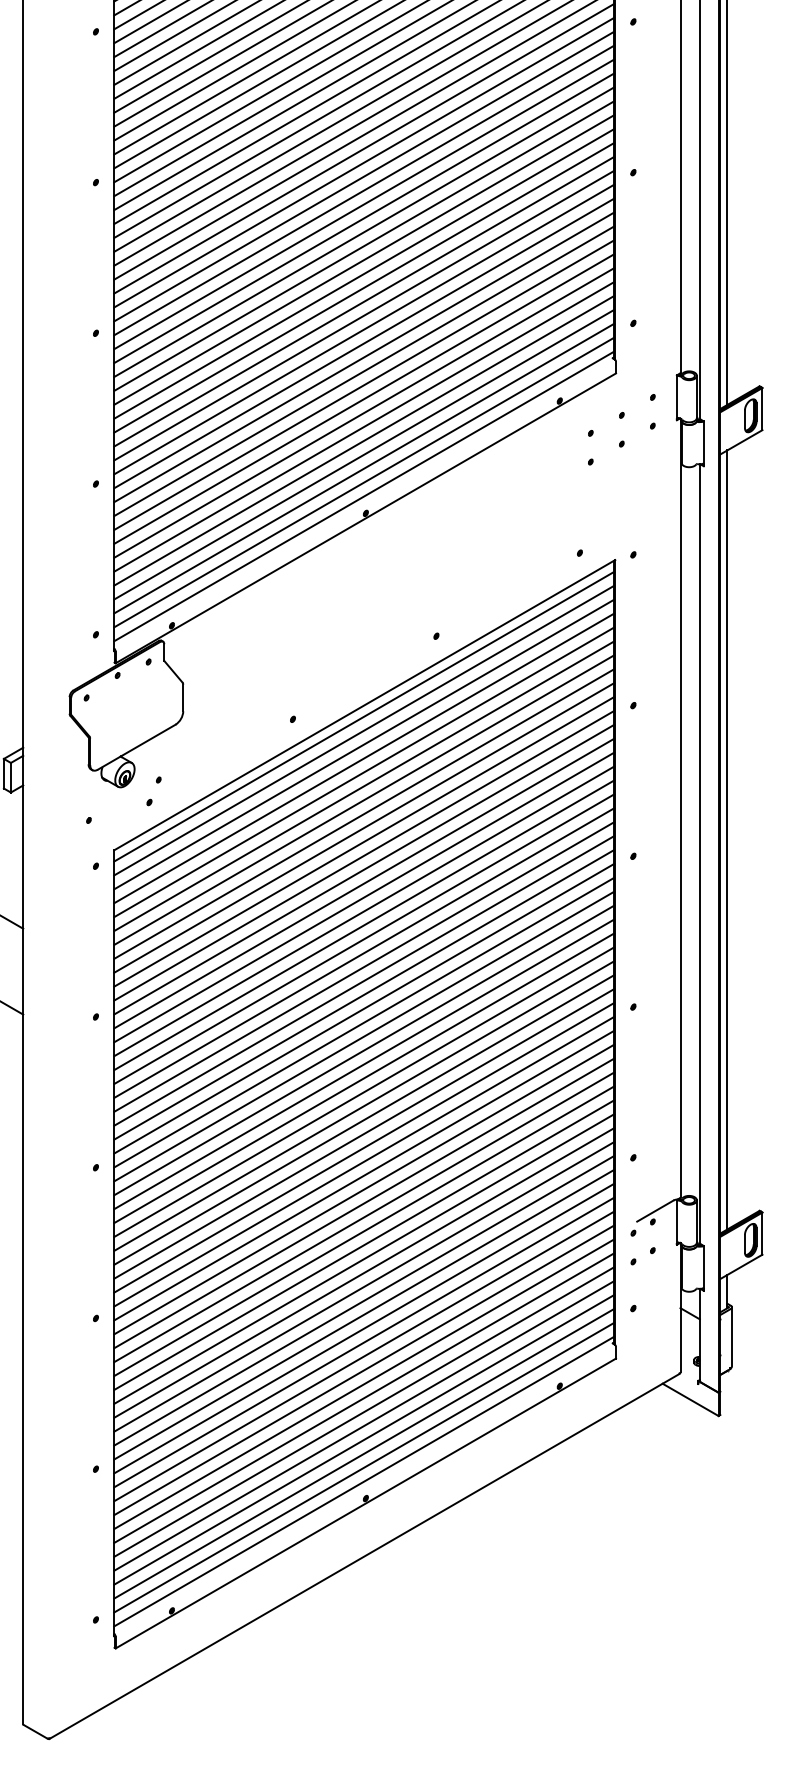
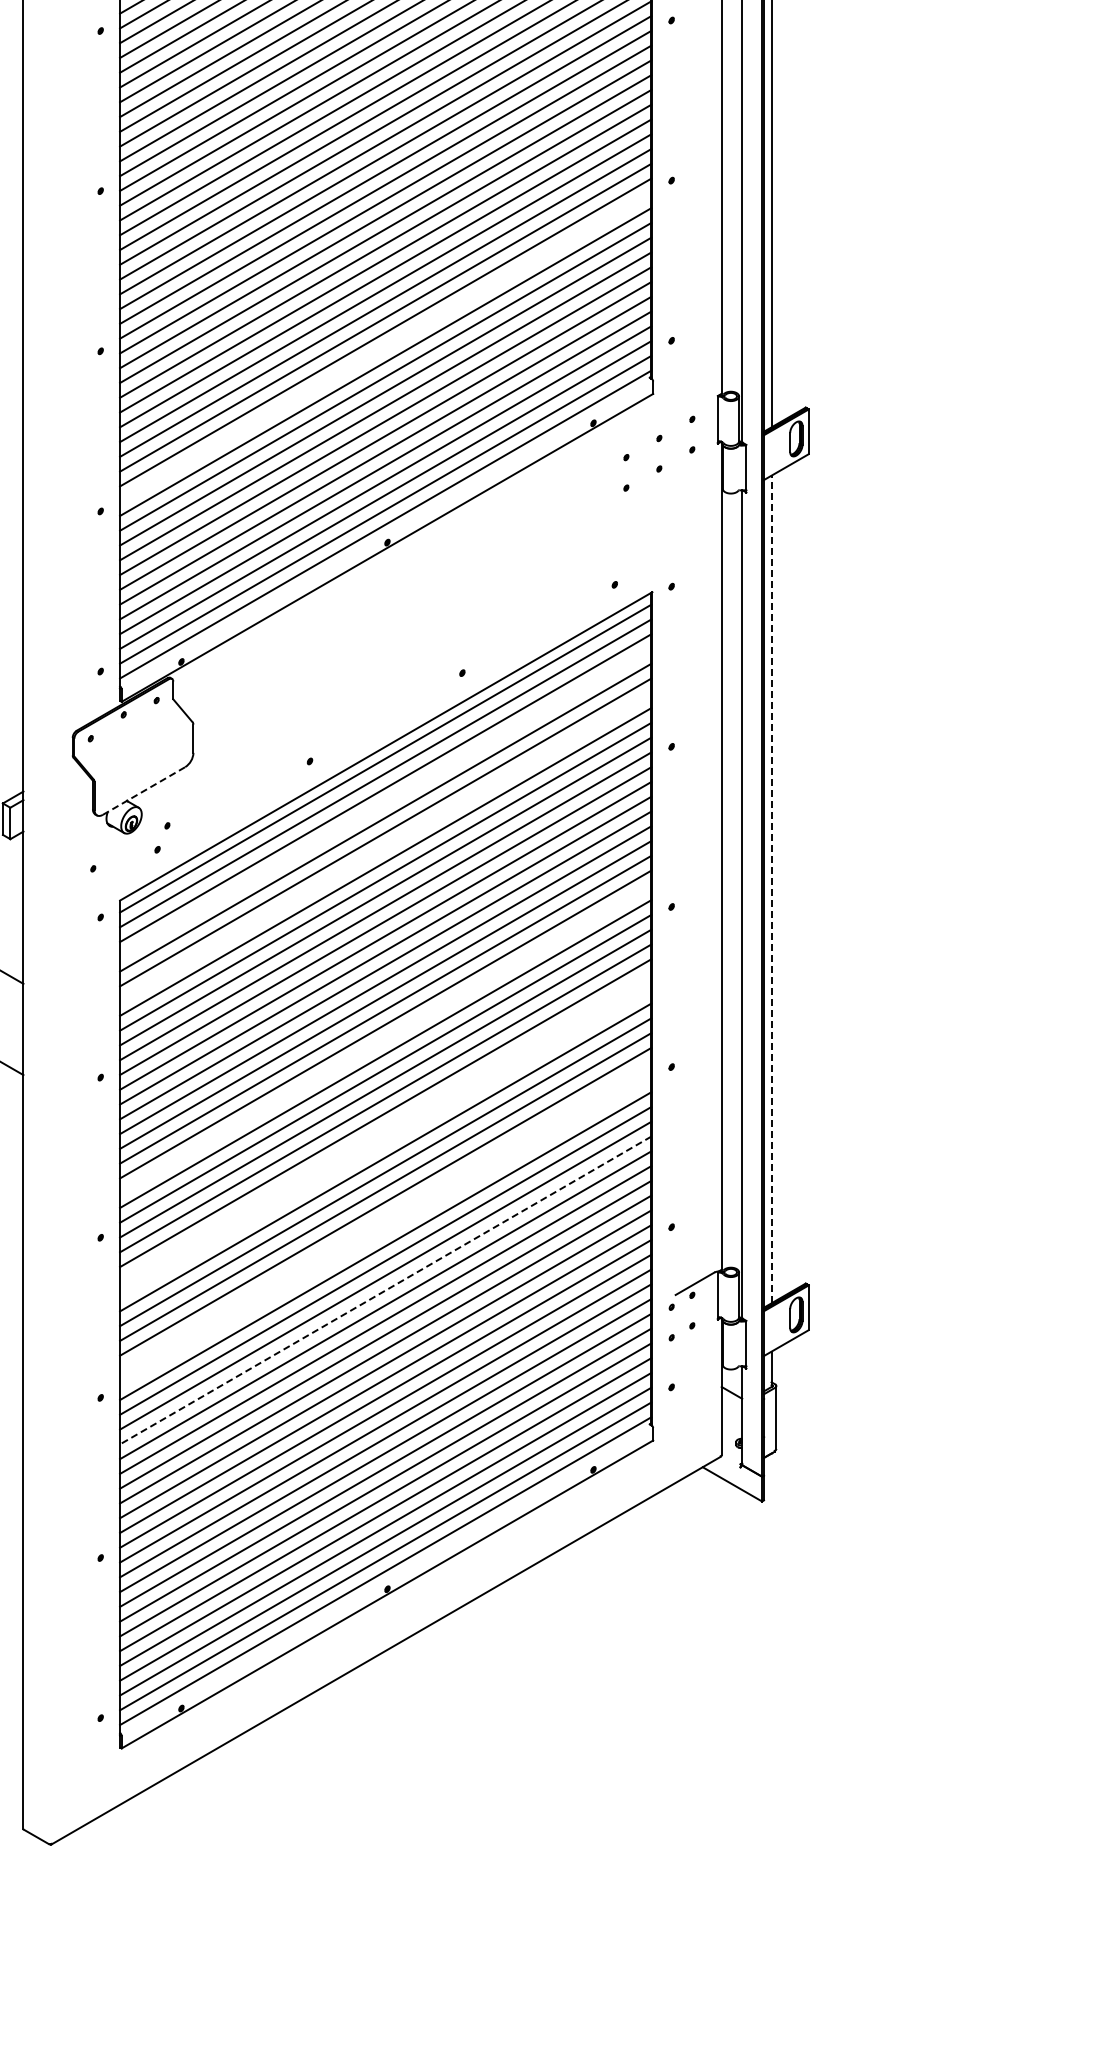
line: (364, 329) -> (385, 347), removed
line: (137, 747) -> (144, 791), solid -> dashed
line: (364, 758) -> (385, 802), removed
line: (364, 800) -> (385, 847), removed
line: (727, 839) -> (771, 889), solid -> dashed
line: (364, 981) -> (385, 1039), removed
line: (364, 1063) -> (385, 1127), removed
line: (364, 1078) -> (385, 1142), removed
line: (364, 1147) -> (385, 1216), removed
line: (364, 1161) -> (385, 1231), removed
line: (364, 1217) -> (385, 1290), solid -> dashed

